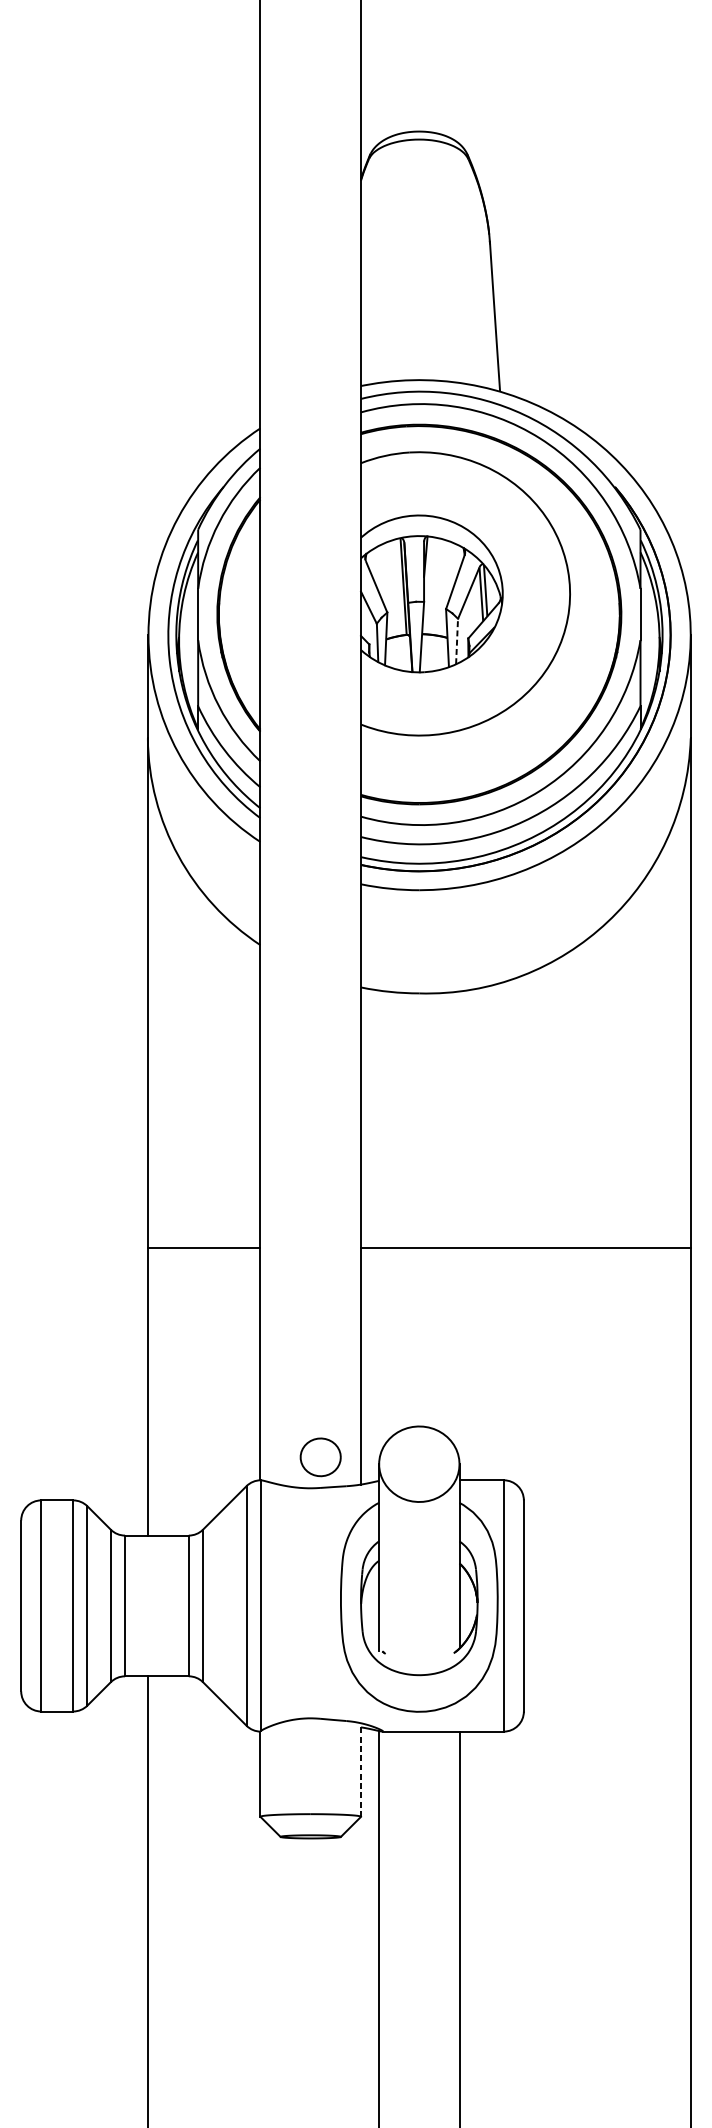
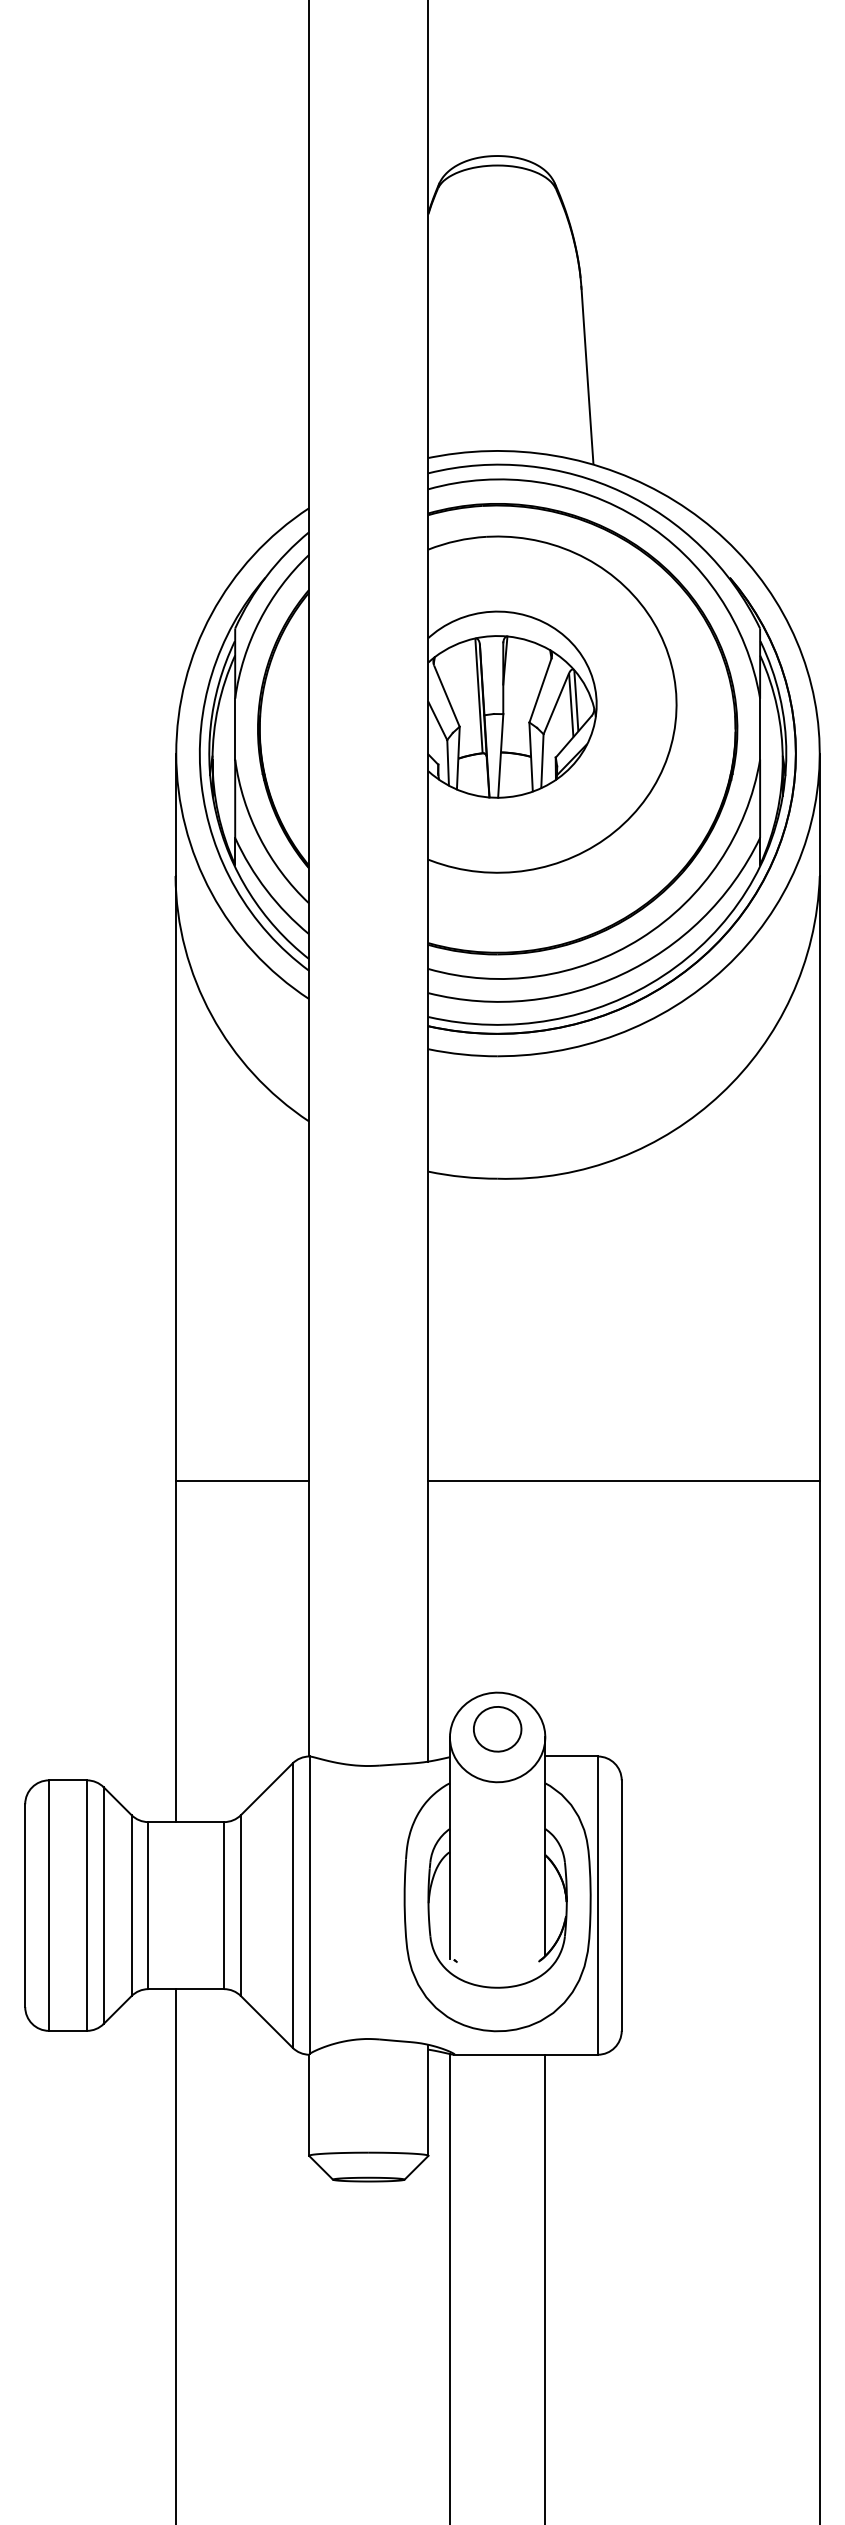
line: (457, 641) -> (542, 761), dashed -> solid
part: (320, 1457) -> (497, 1729), moved
line: (361, 1769) -> (428, 2099), dashed -> solid

